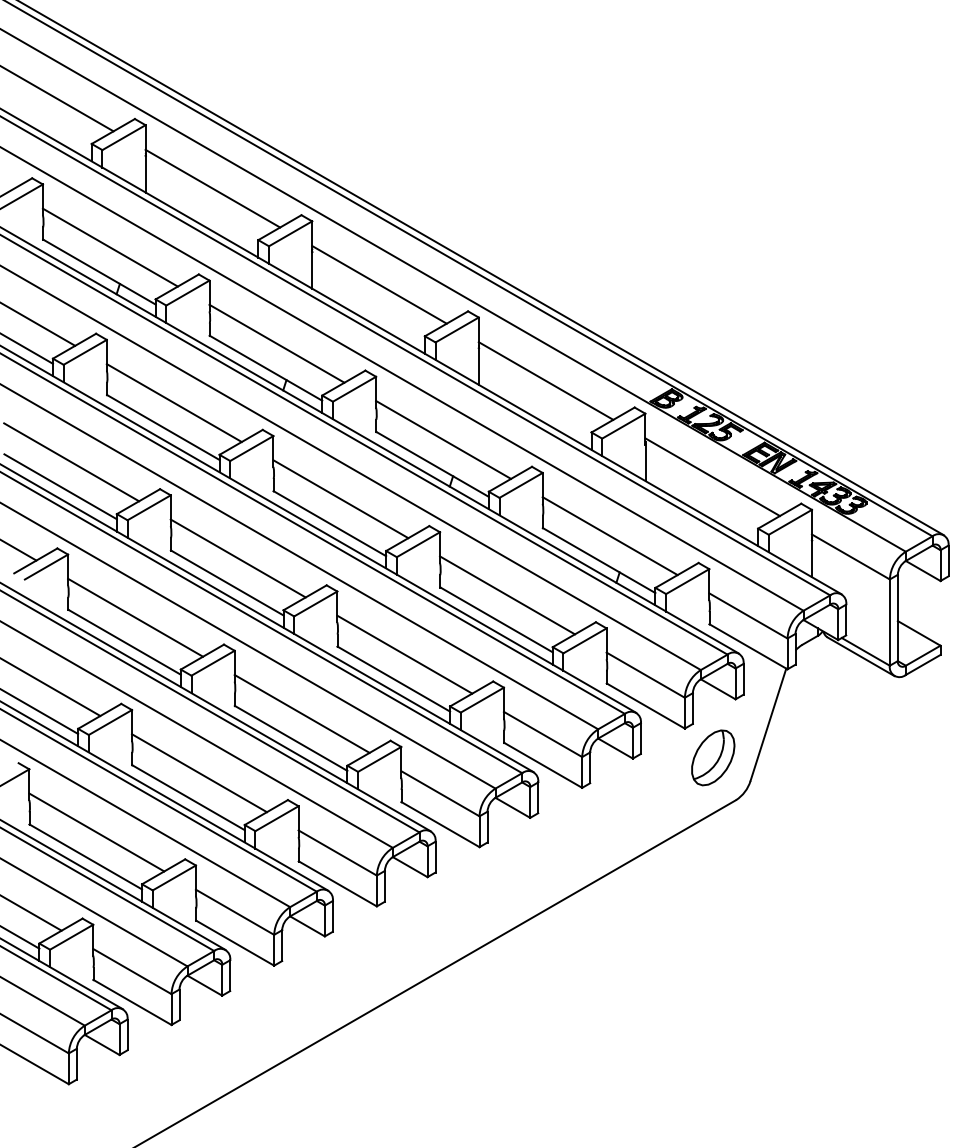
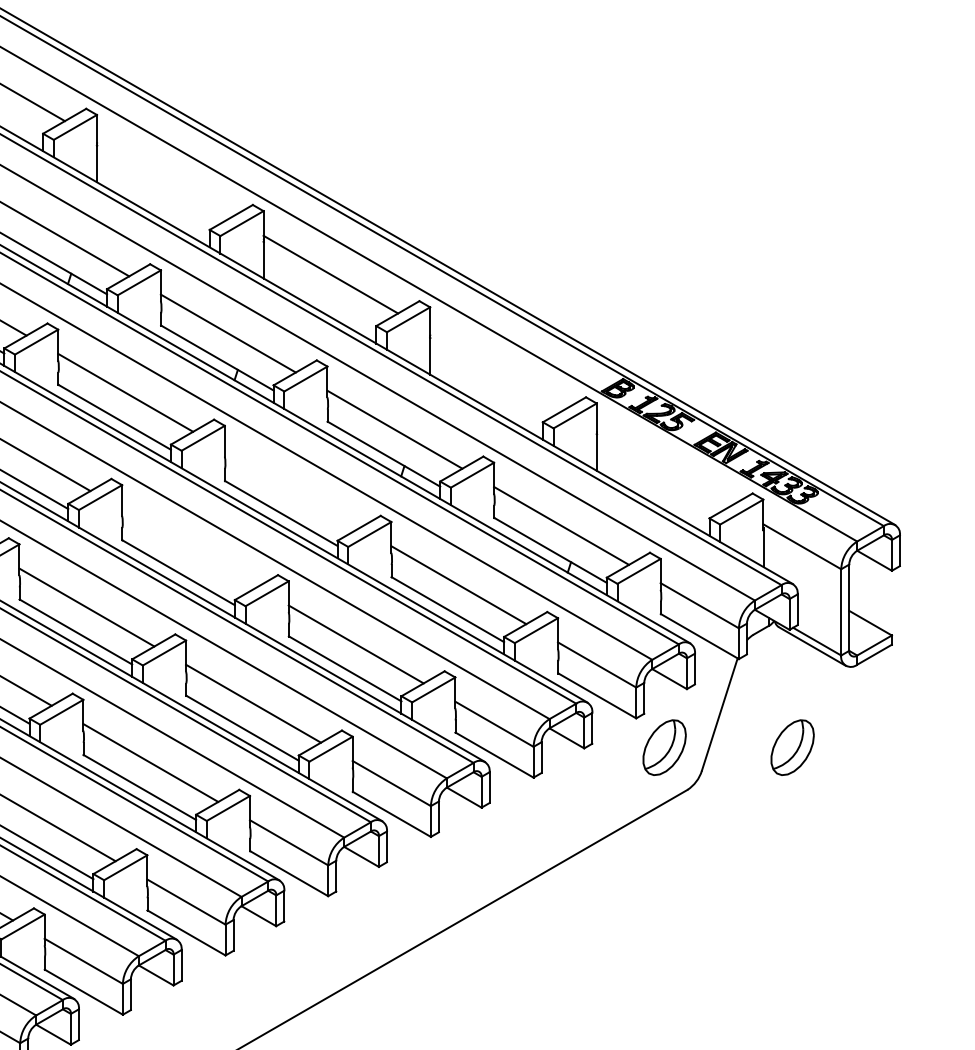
line: (212, 188) -> (163, 178), removed
line: (545, 380) -> (496, 370), removed
line: (712, 477) -> (663, 467), removed
line: (340, 499) -> (291, 489), removed
line: (237, 558) -> (188, 548), removed
part: (841, 757) -> (792, 747), added

